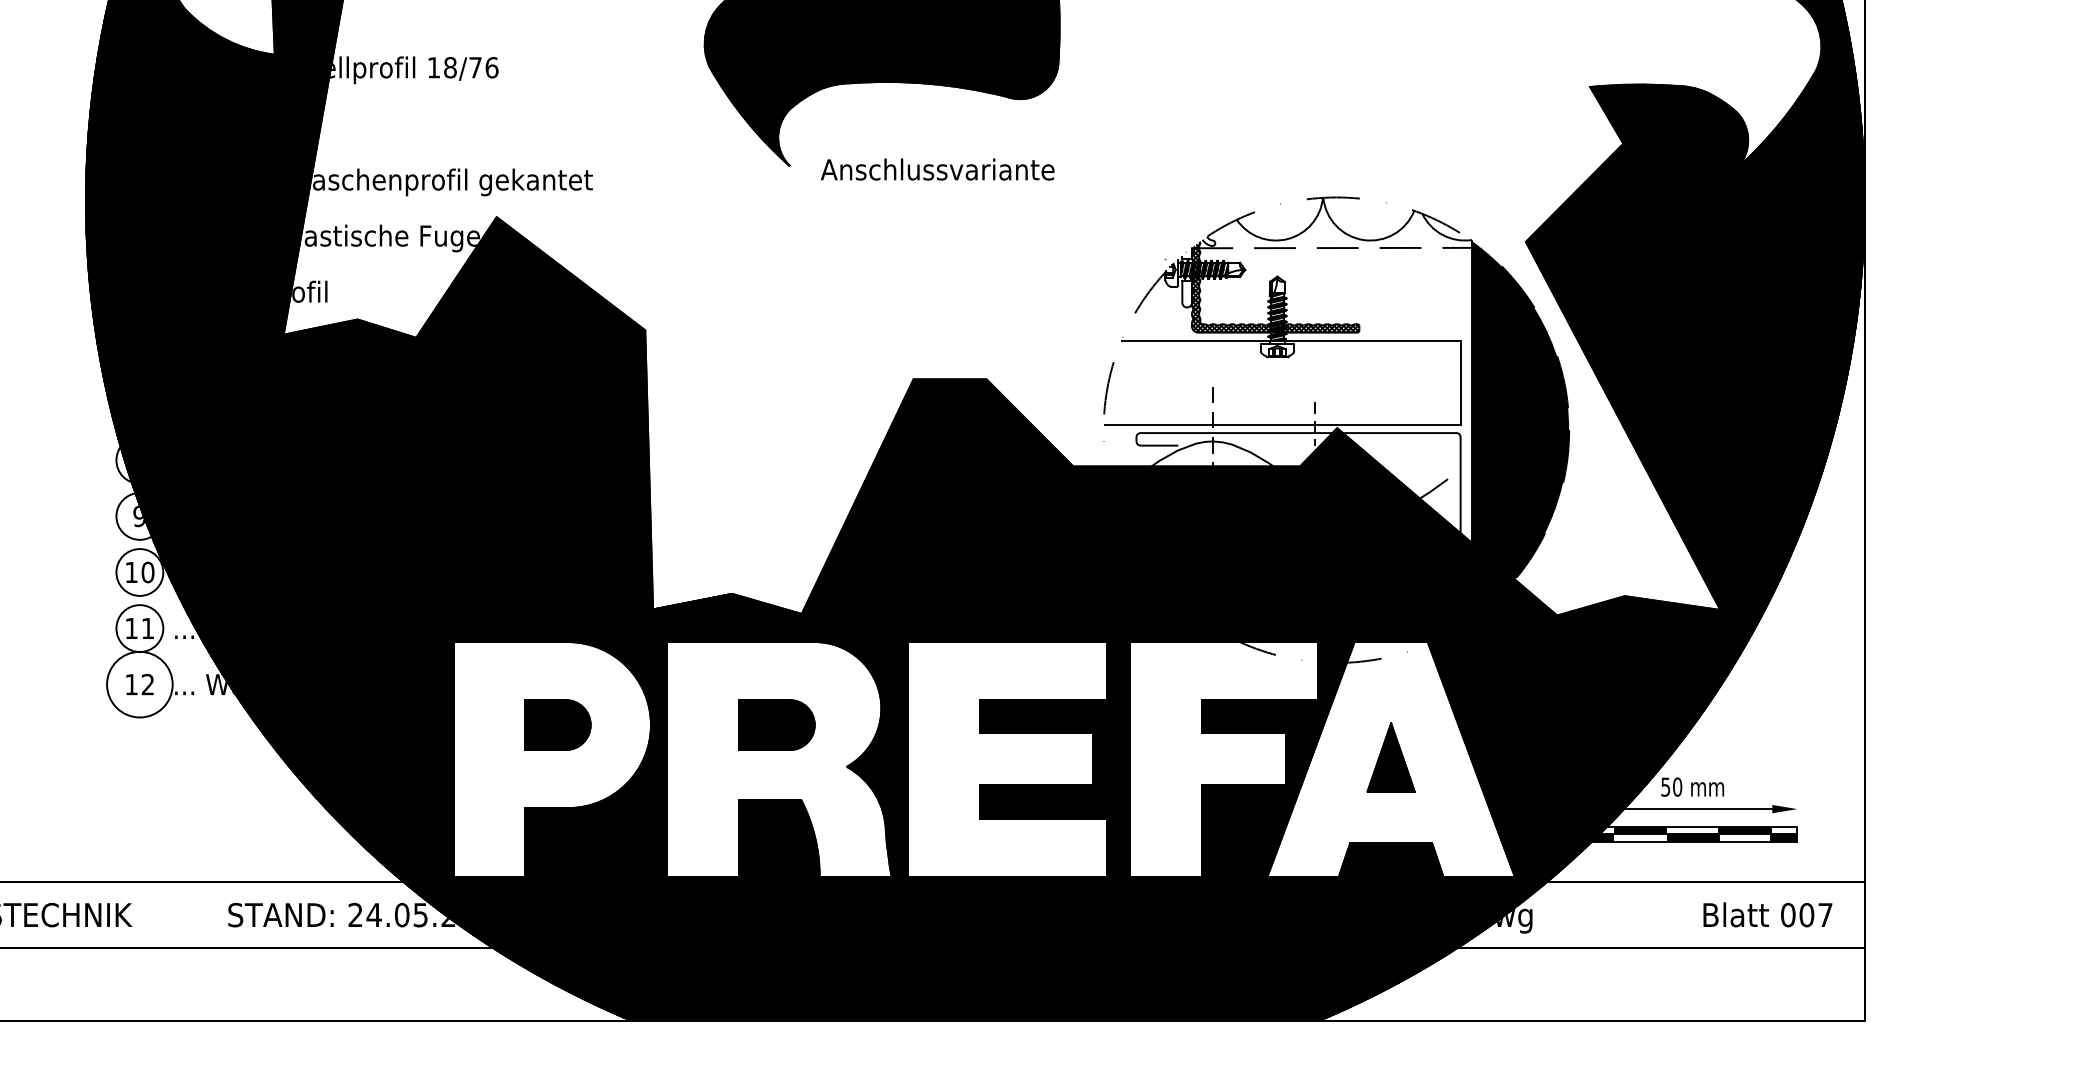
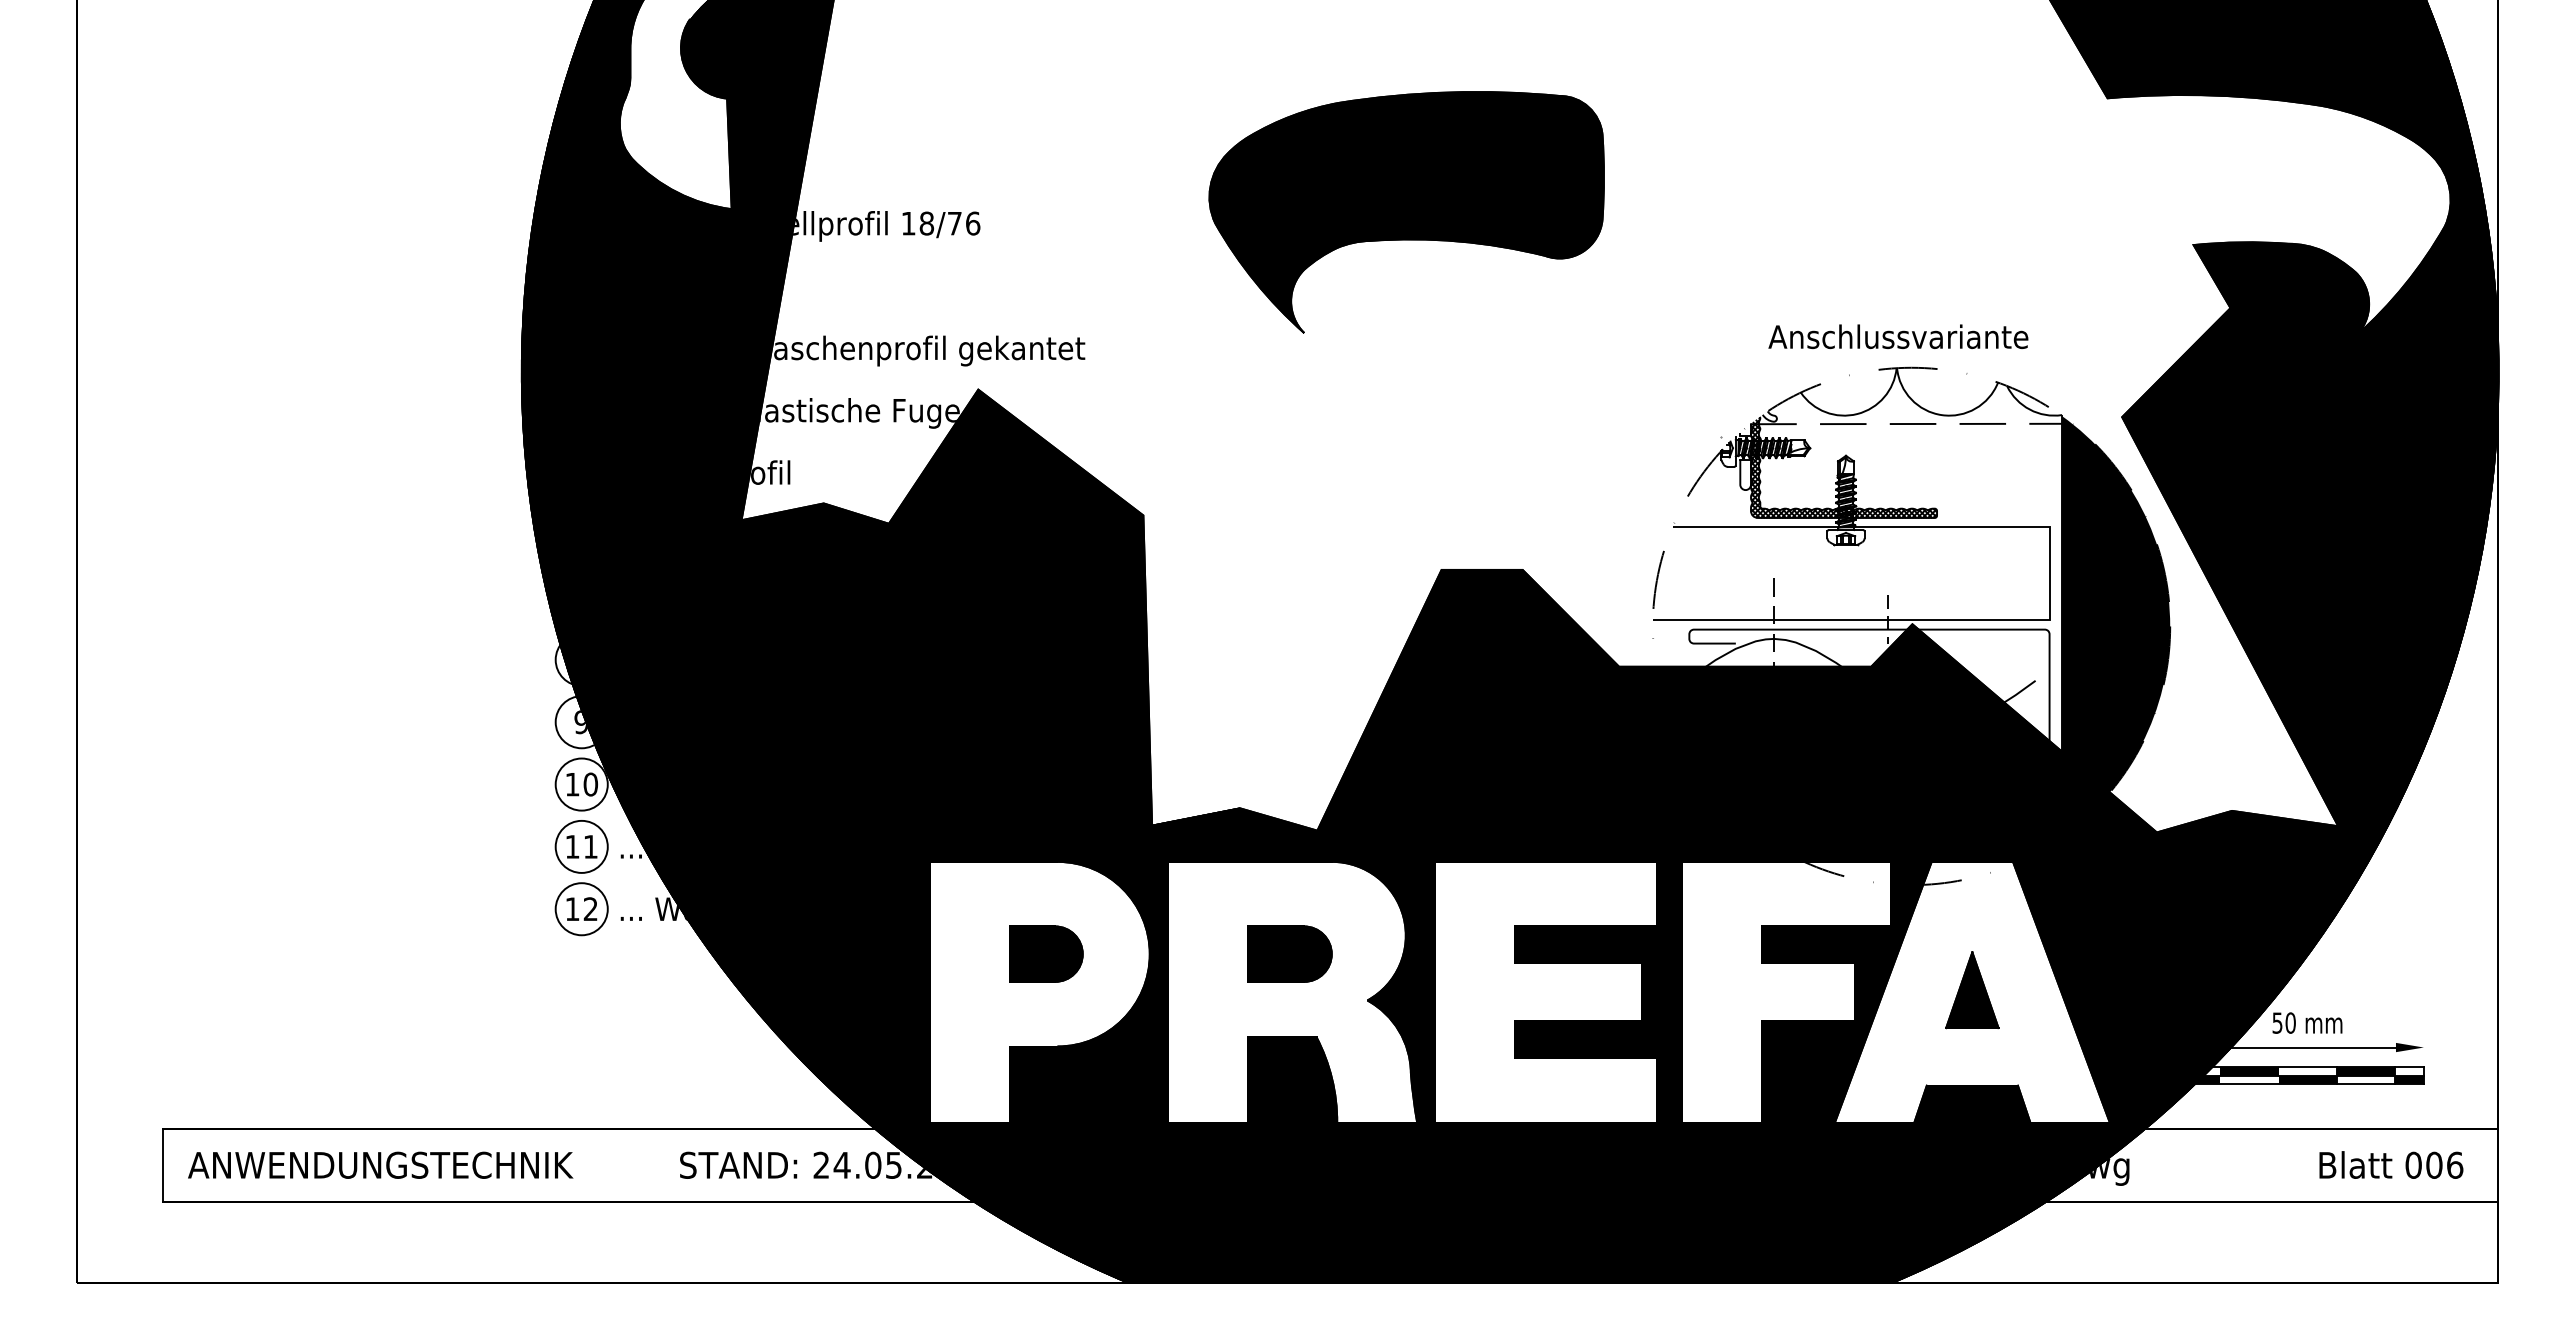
text: (937, 169) -> (1898, 336), moved
circle: (139, 684) -> (581, 909), size x0.71
text: (1825, 914) -> (2455, 1164), 007 -> 006

